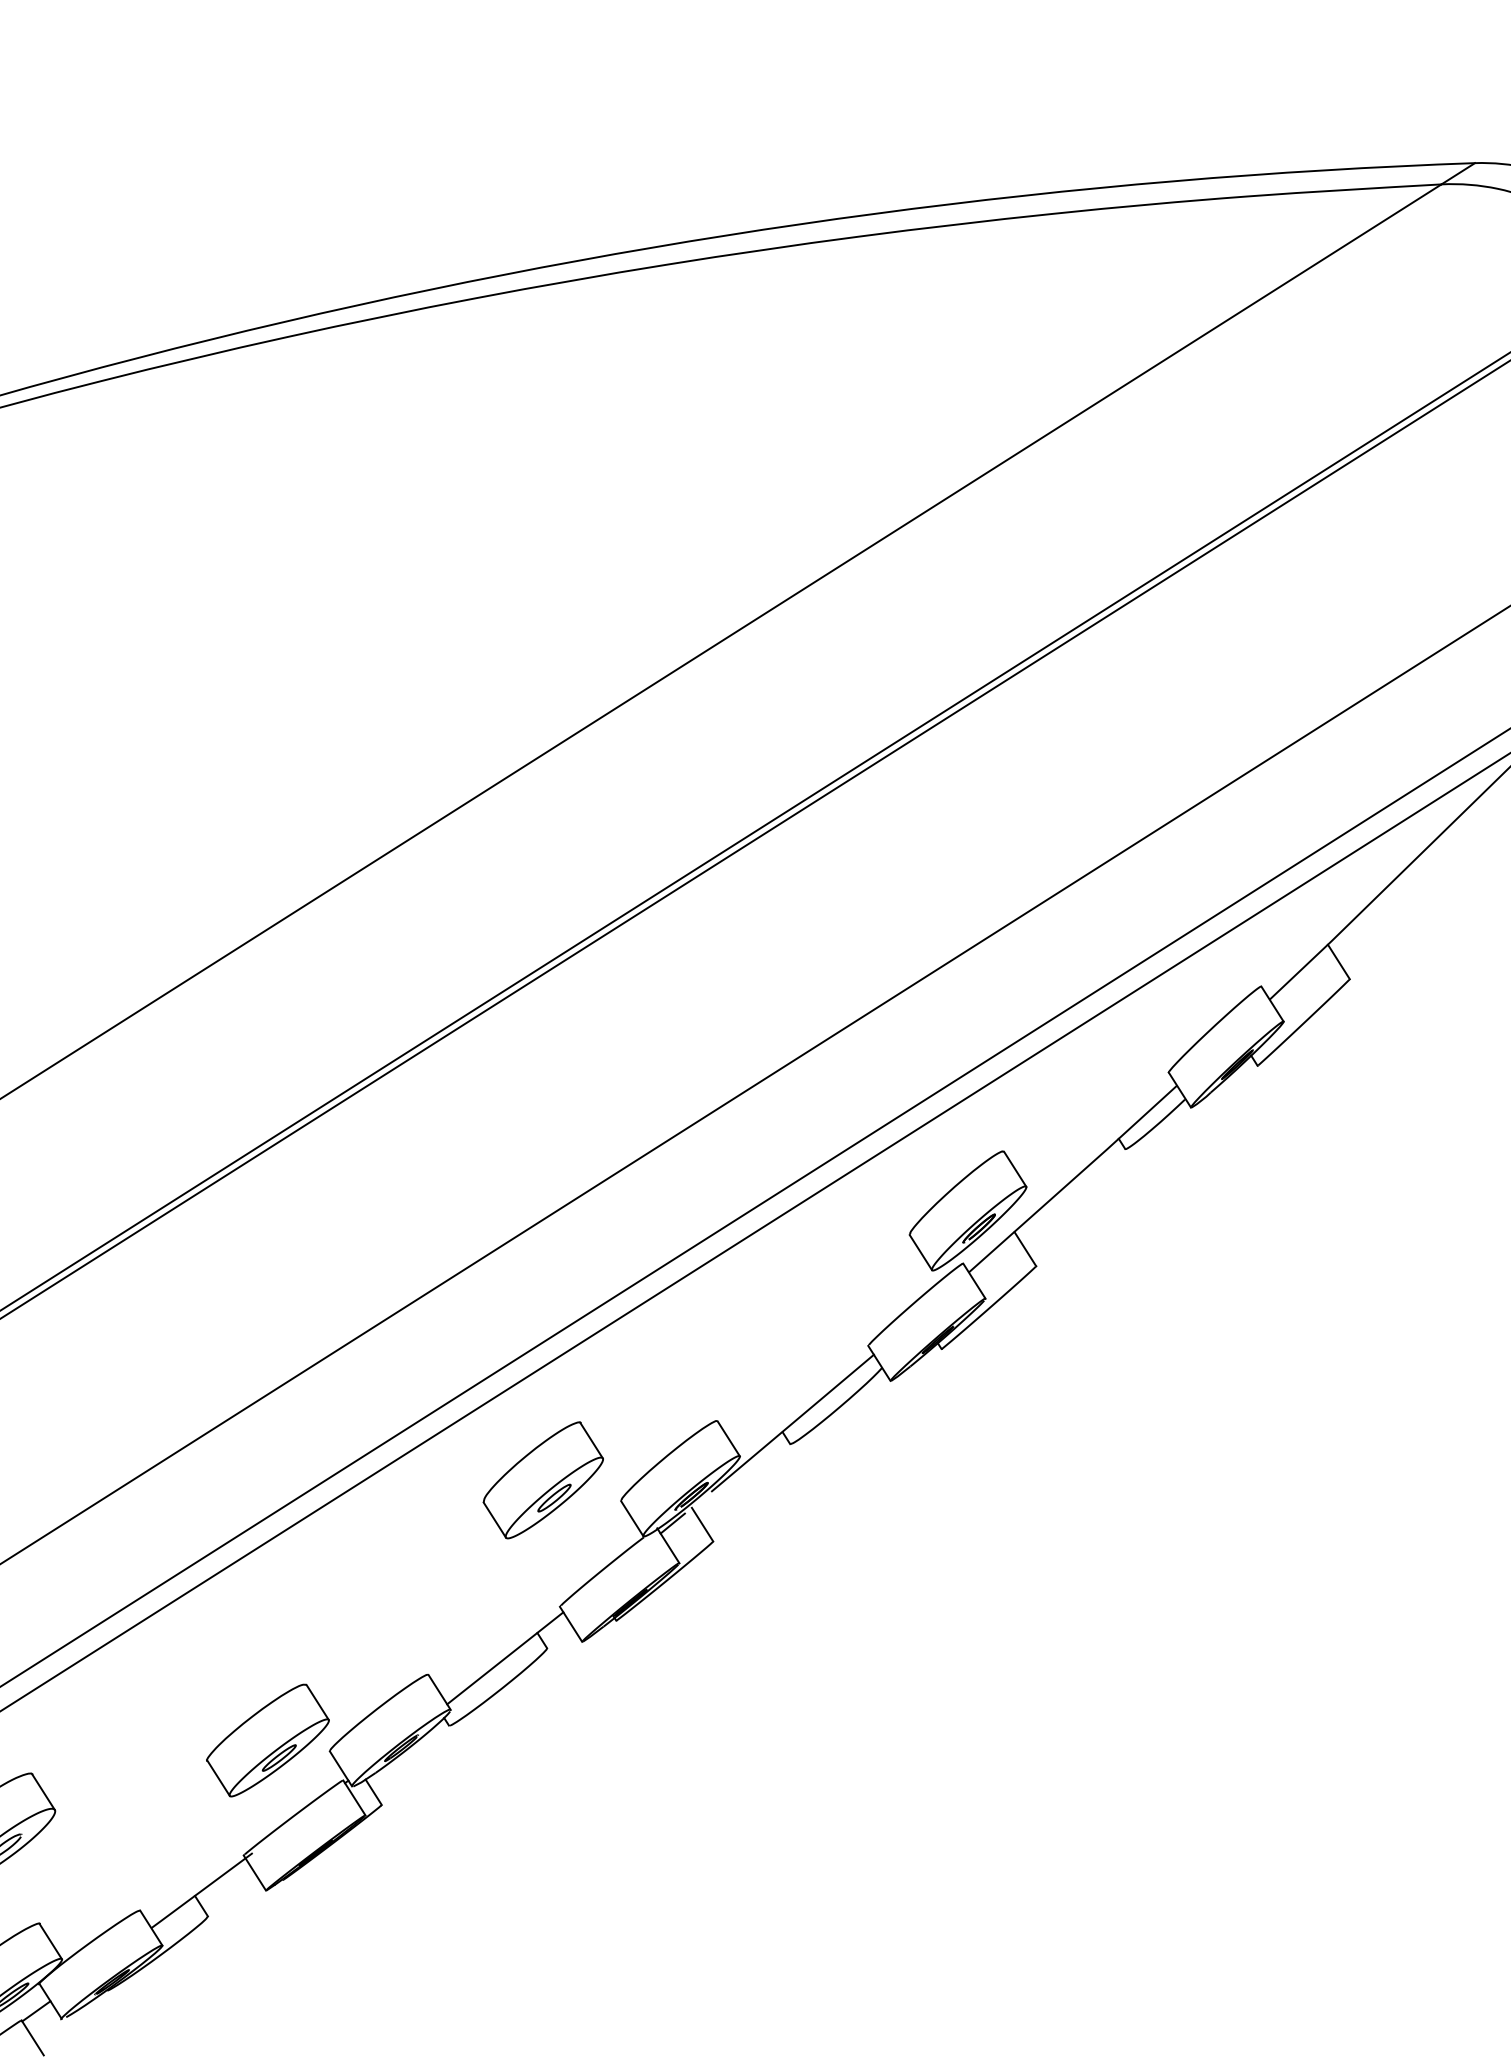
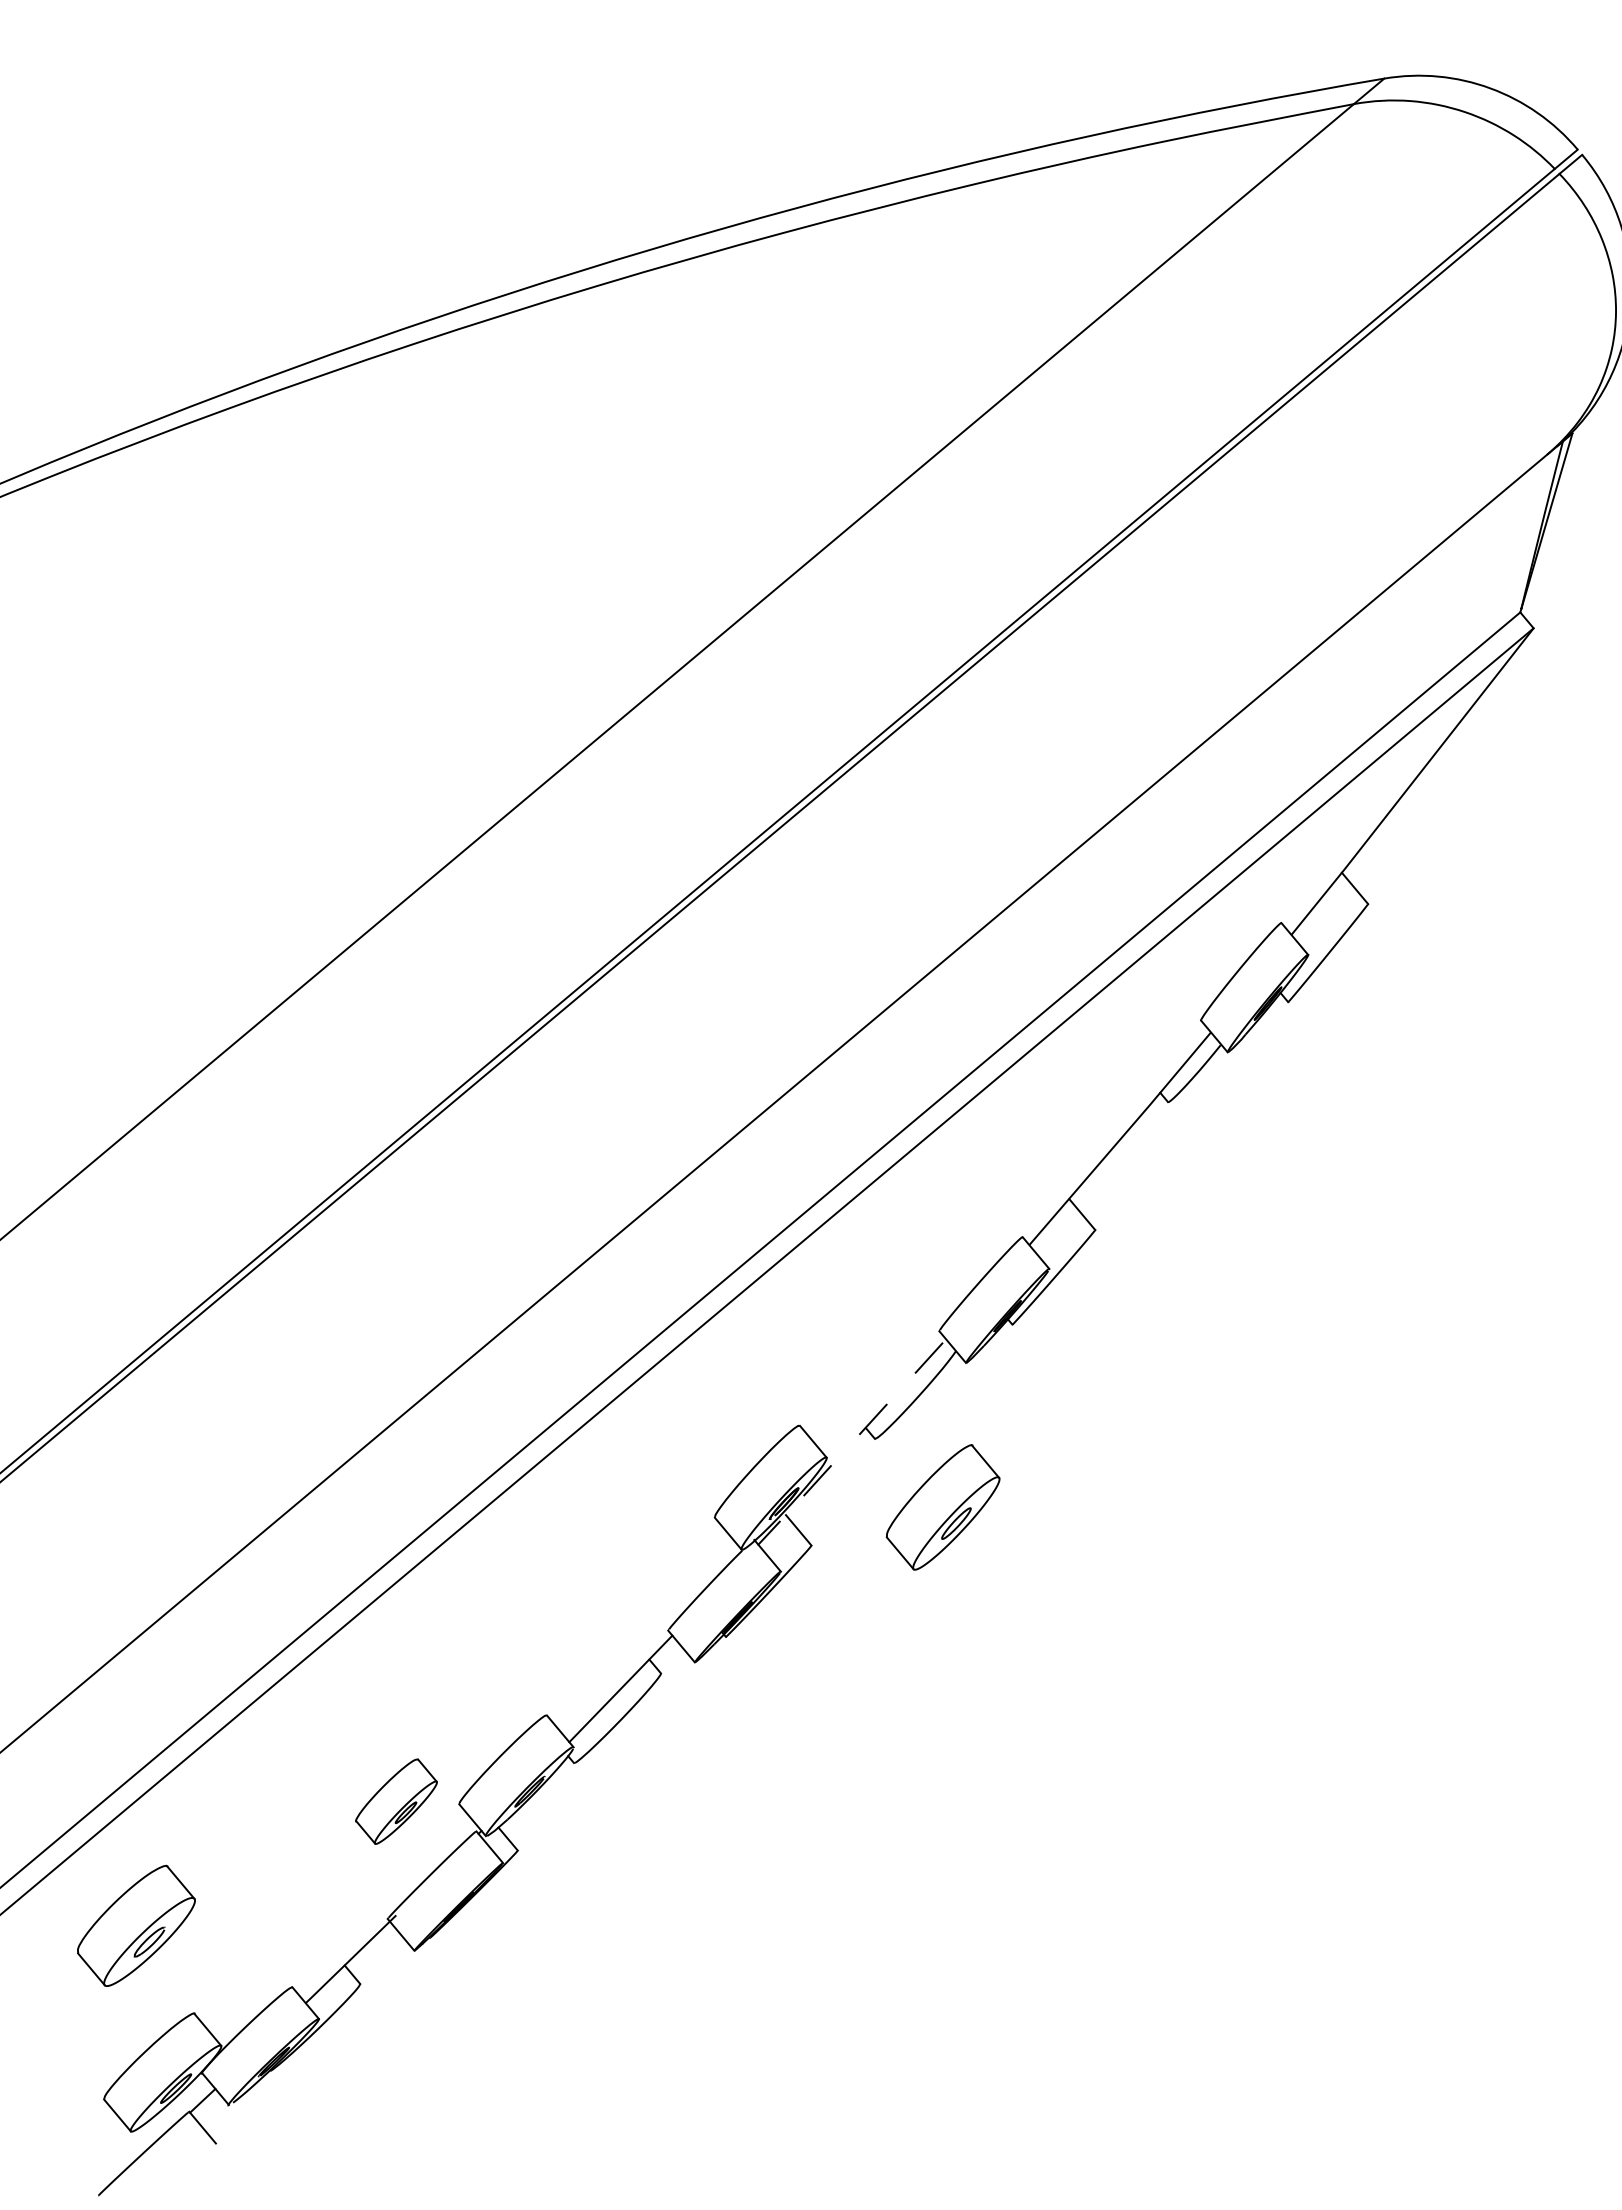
part: (968, 1210) -> (1020, 1183), removed
line: (792, 1422) -> (874, 1417), solid -> dashed
part: (542, 1480) -> (942, 1507), moved
part: (268, 1740) -> (396, 1801), size x0.7

